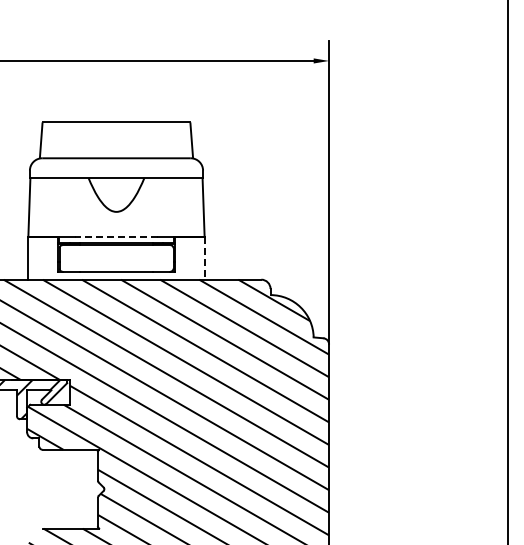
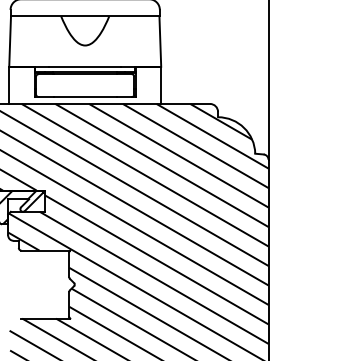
line: (116, 236) -> (85, 66), dashed -> solid
line: (204, 258) -> (161, 85), dashed -> solid

